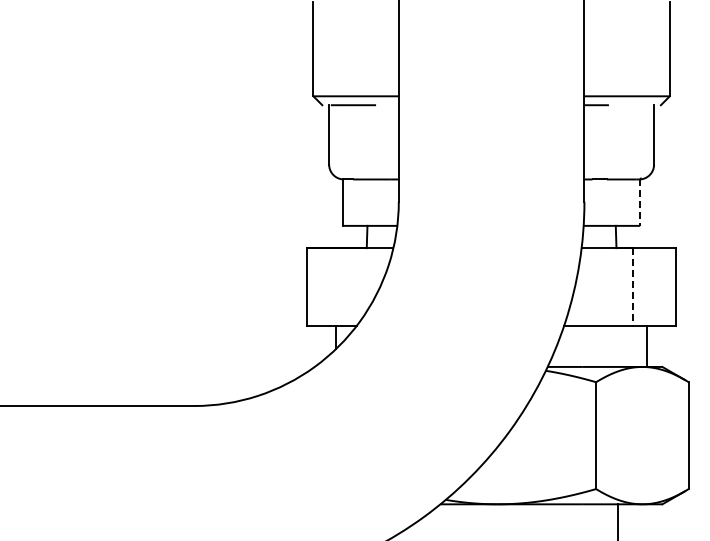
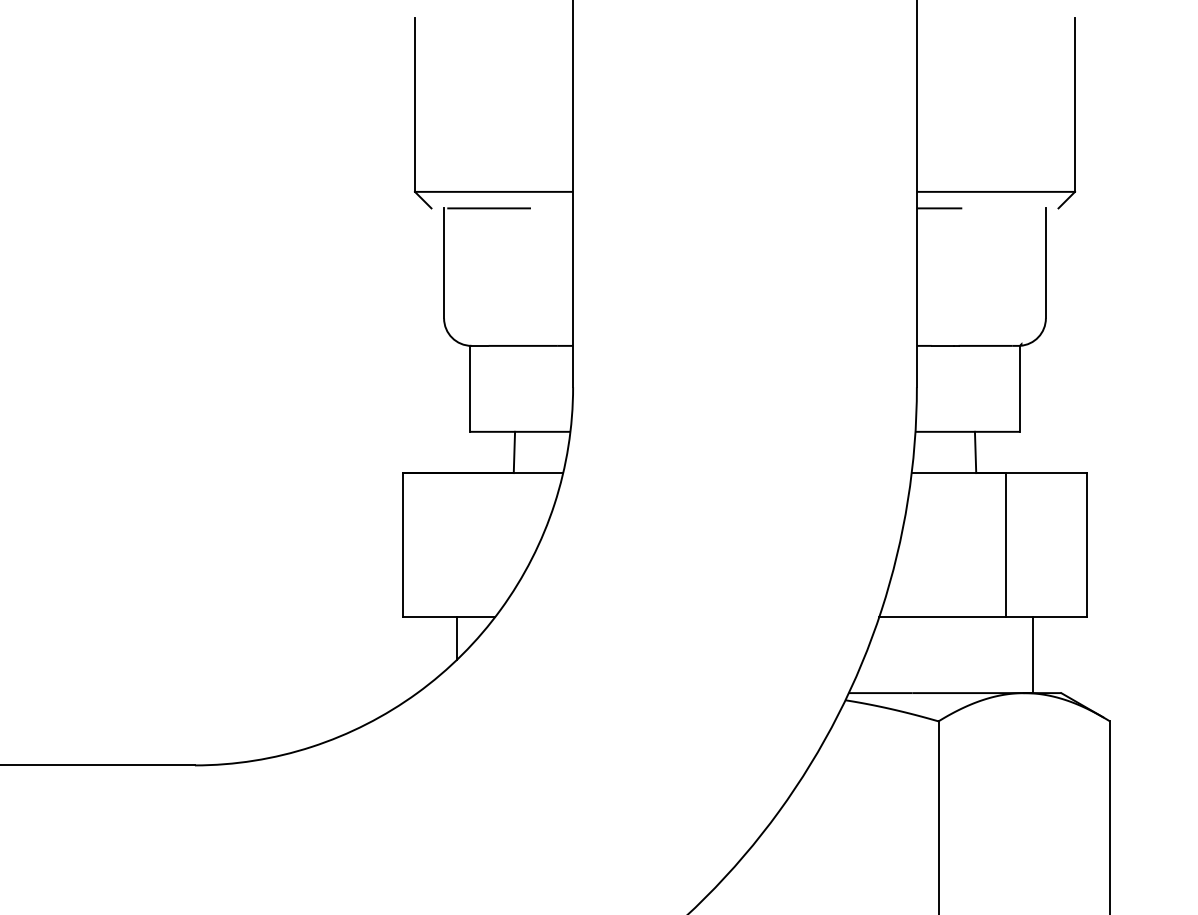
line: (640, 203) -> (1020, 390), dashed -> solid
line: (632, 287) -> (1005, 545), dashed -> solid

